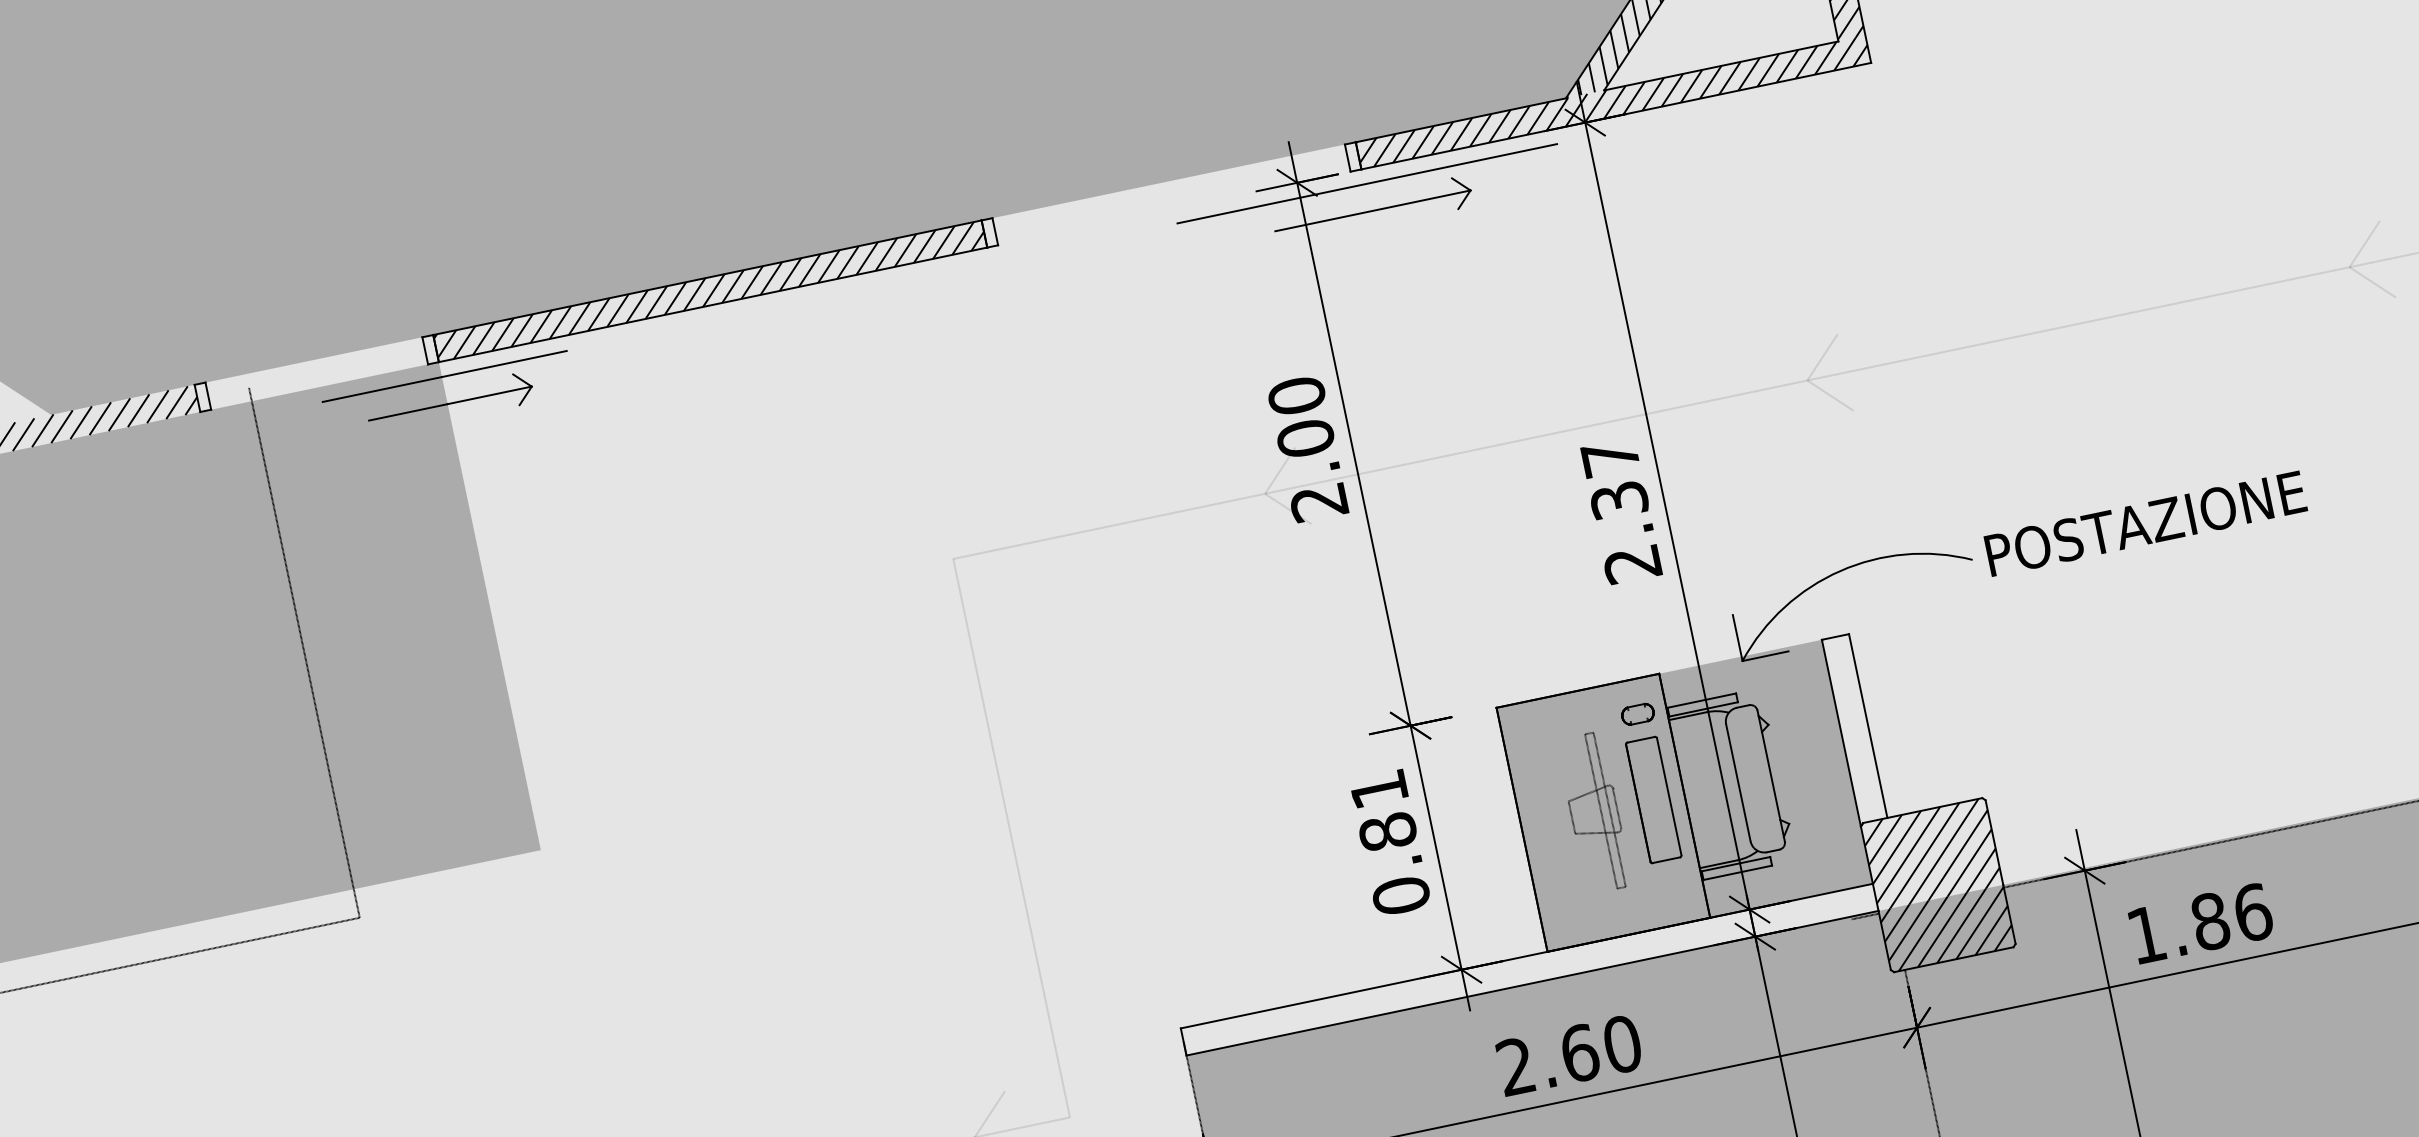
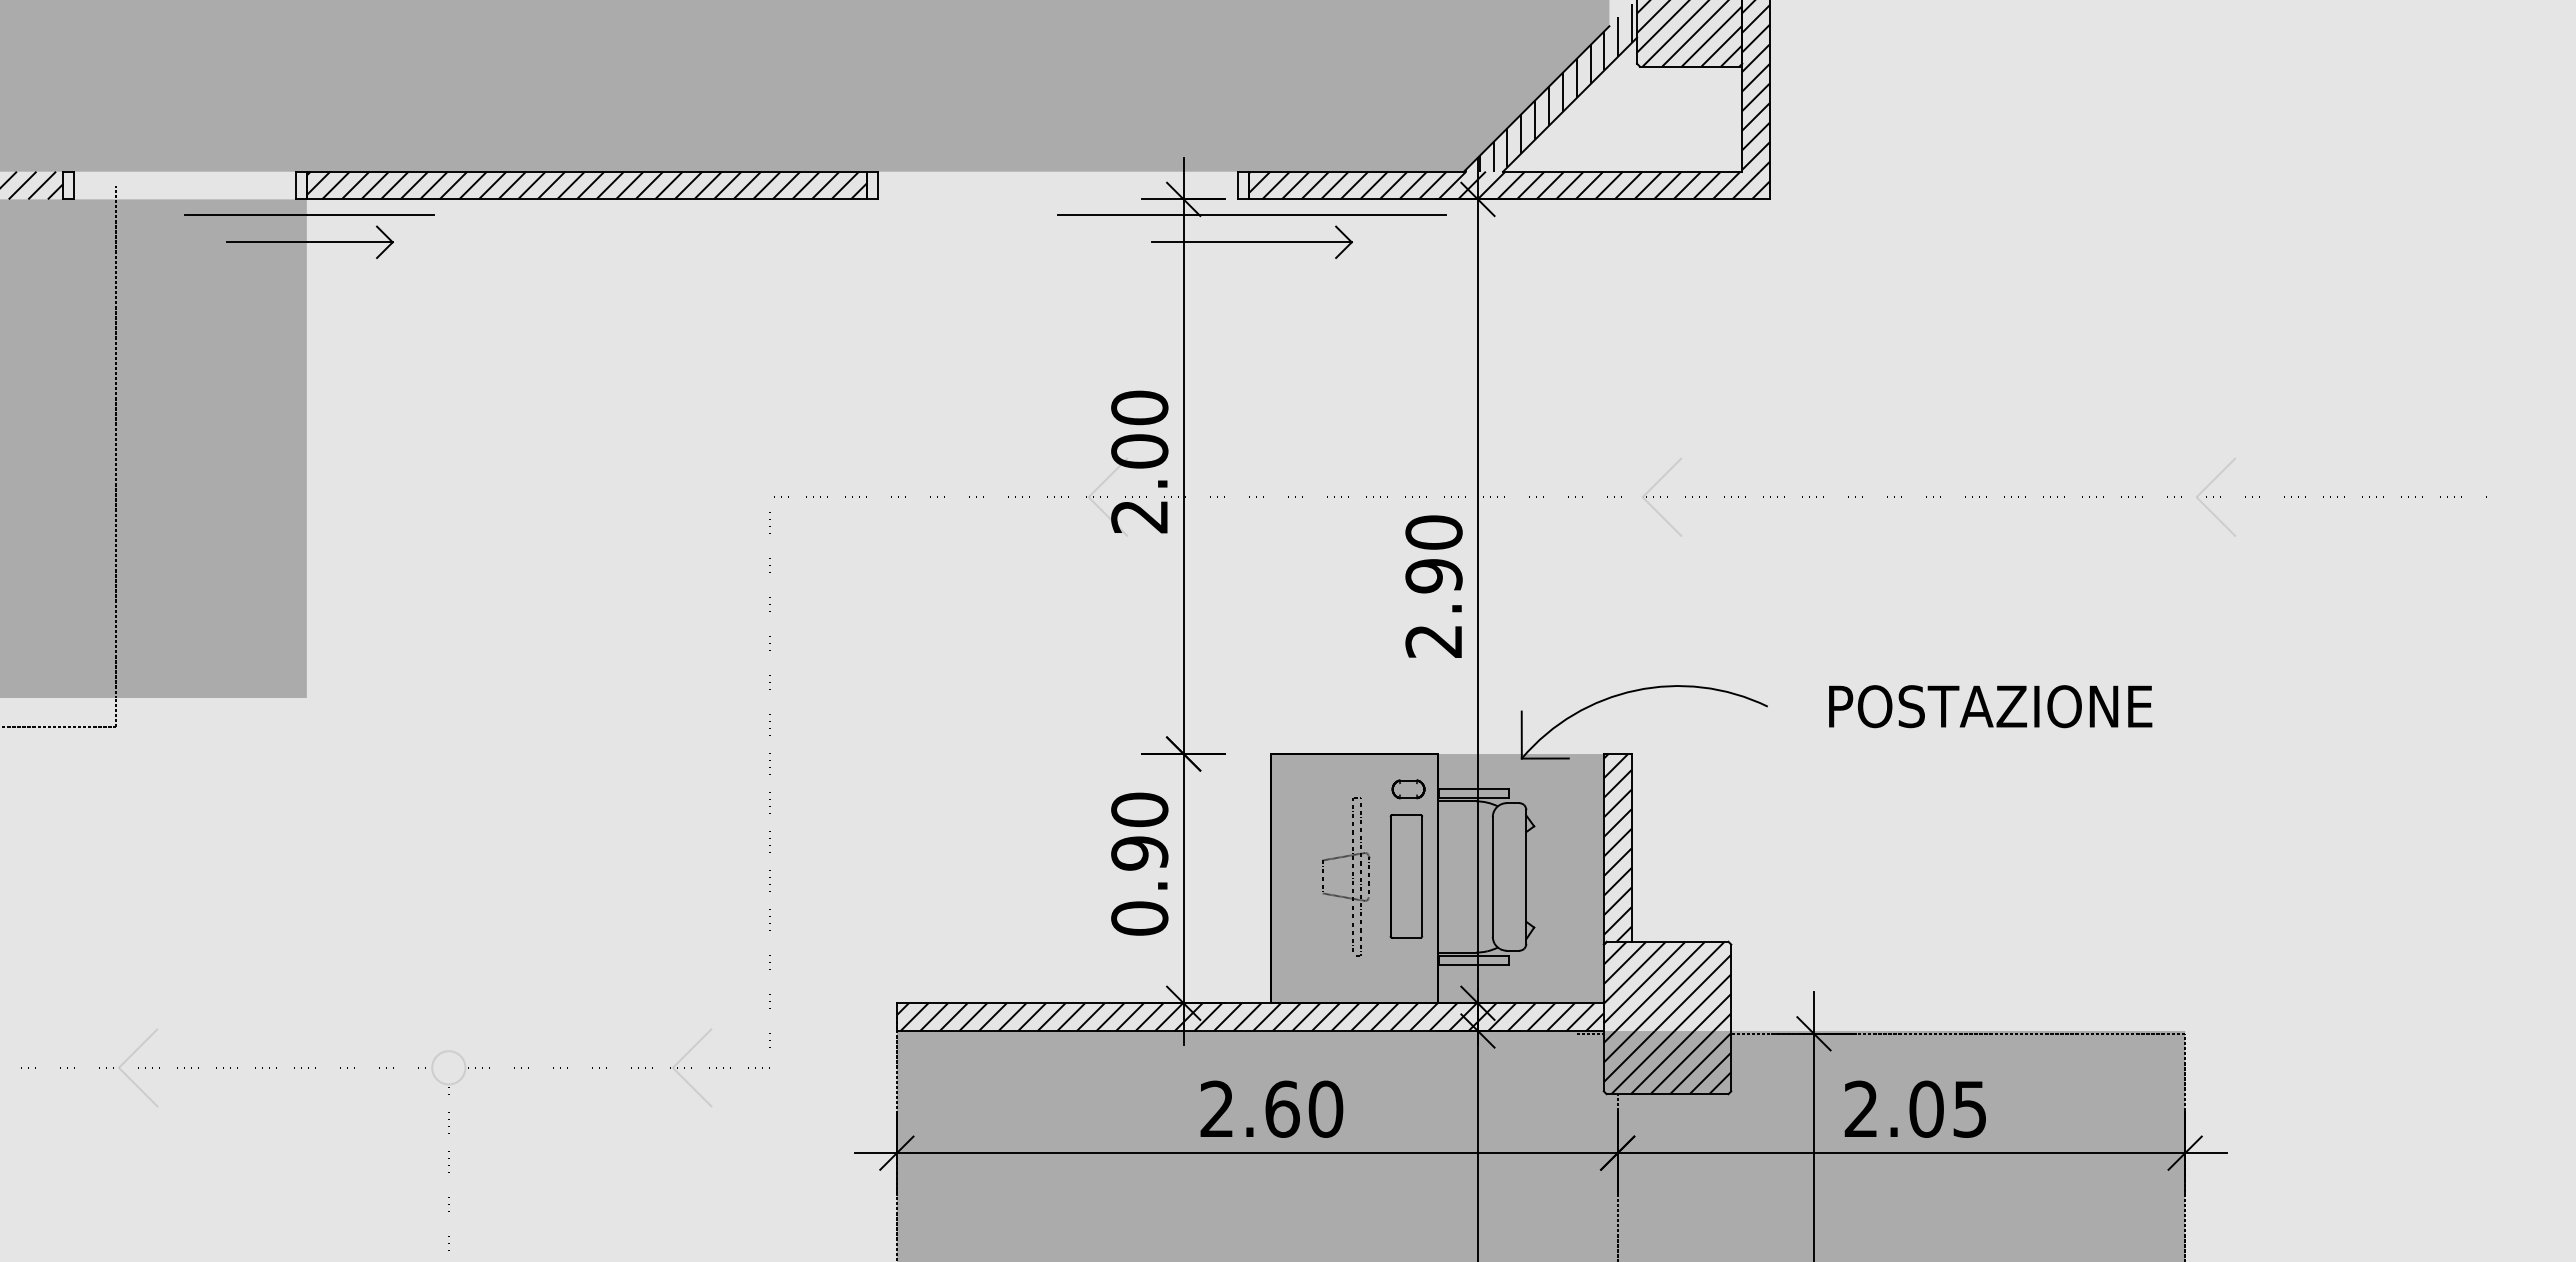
text: (1614, 479) -> (1433, 554), 2.37 -> 2.90
text: (2145, 523) -> (1990, 706), moved
hatch: (1854, 728) -> (1617, 847), added
text: (1383, 810) -> (1139, 831), 0.81 -> 0.90
text: (2199, 923) -> (1915, 1108), 1.86 -> 2.05
hatch: (1528, 970) -> (1249, 1017), added

